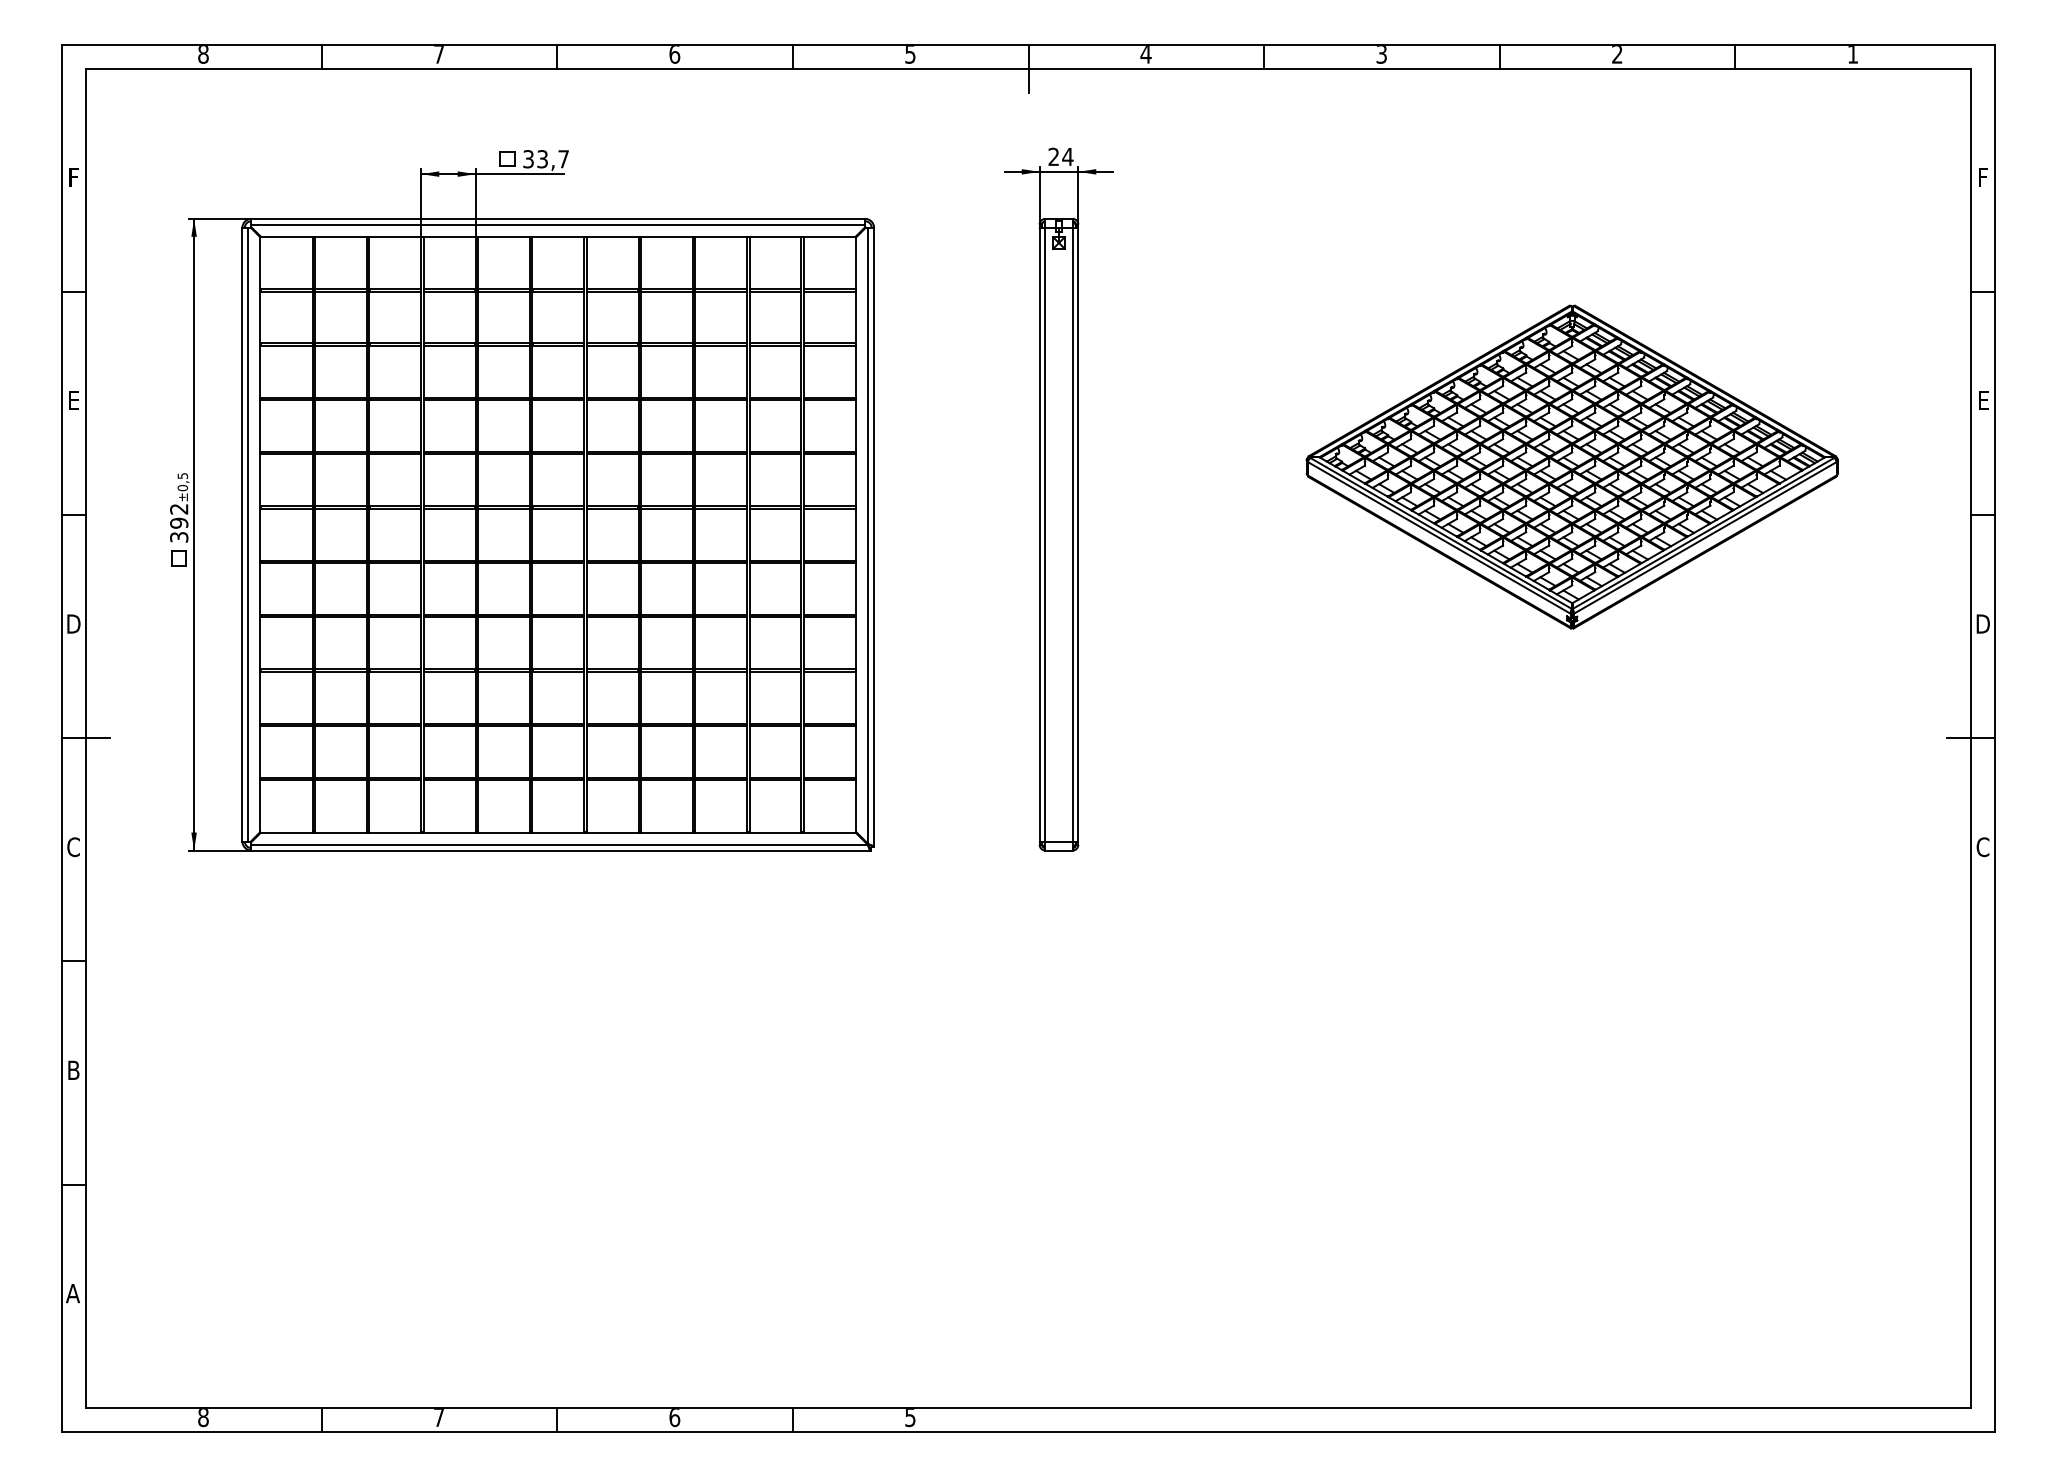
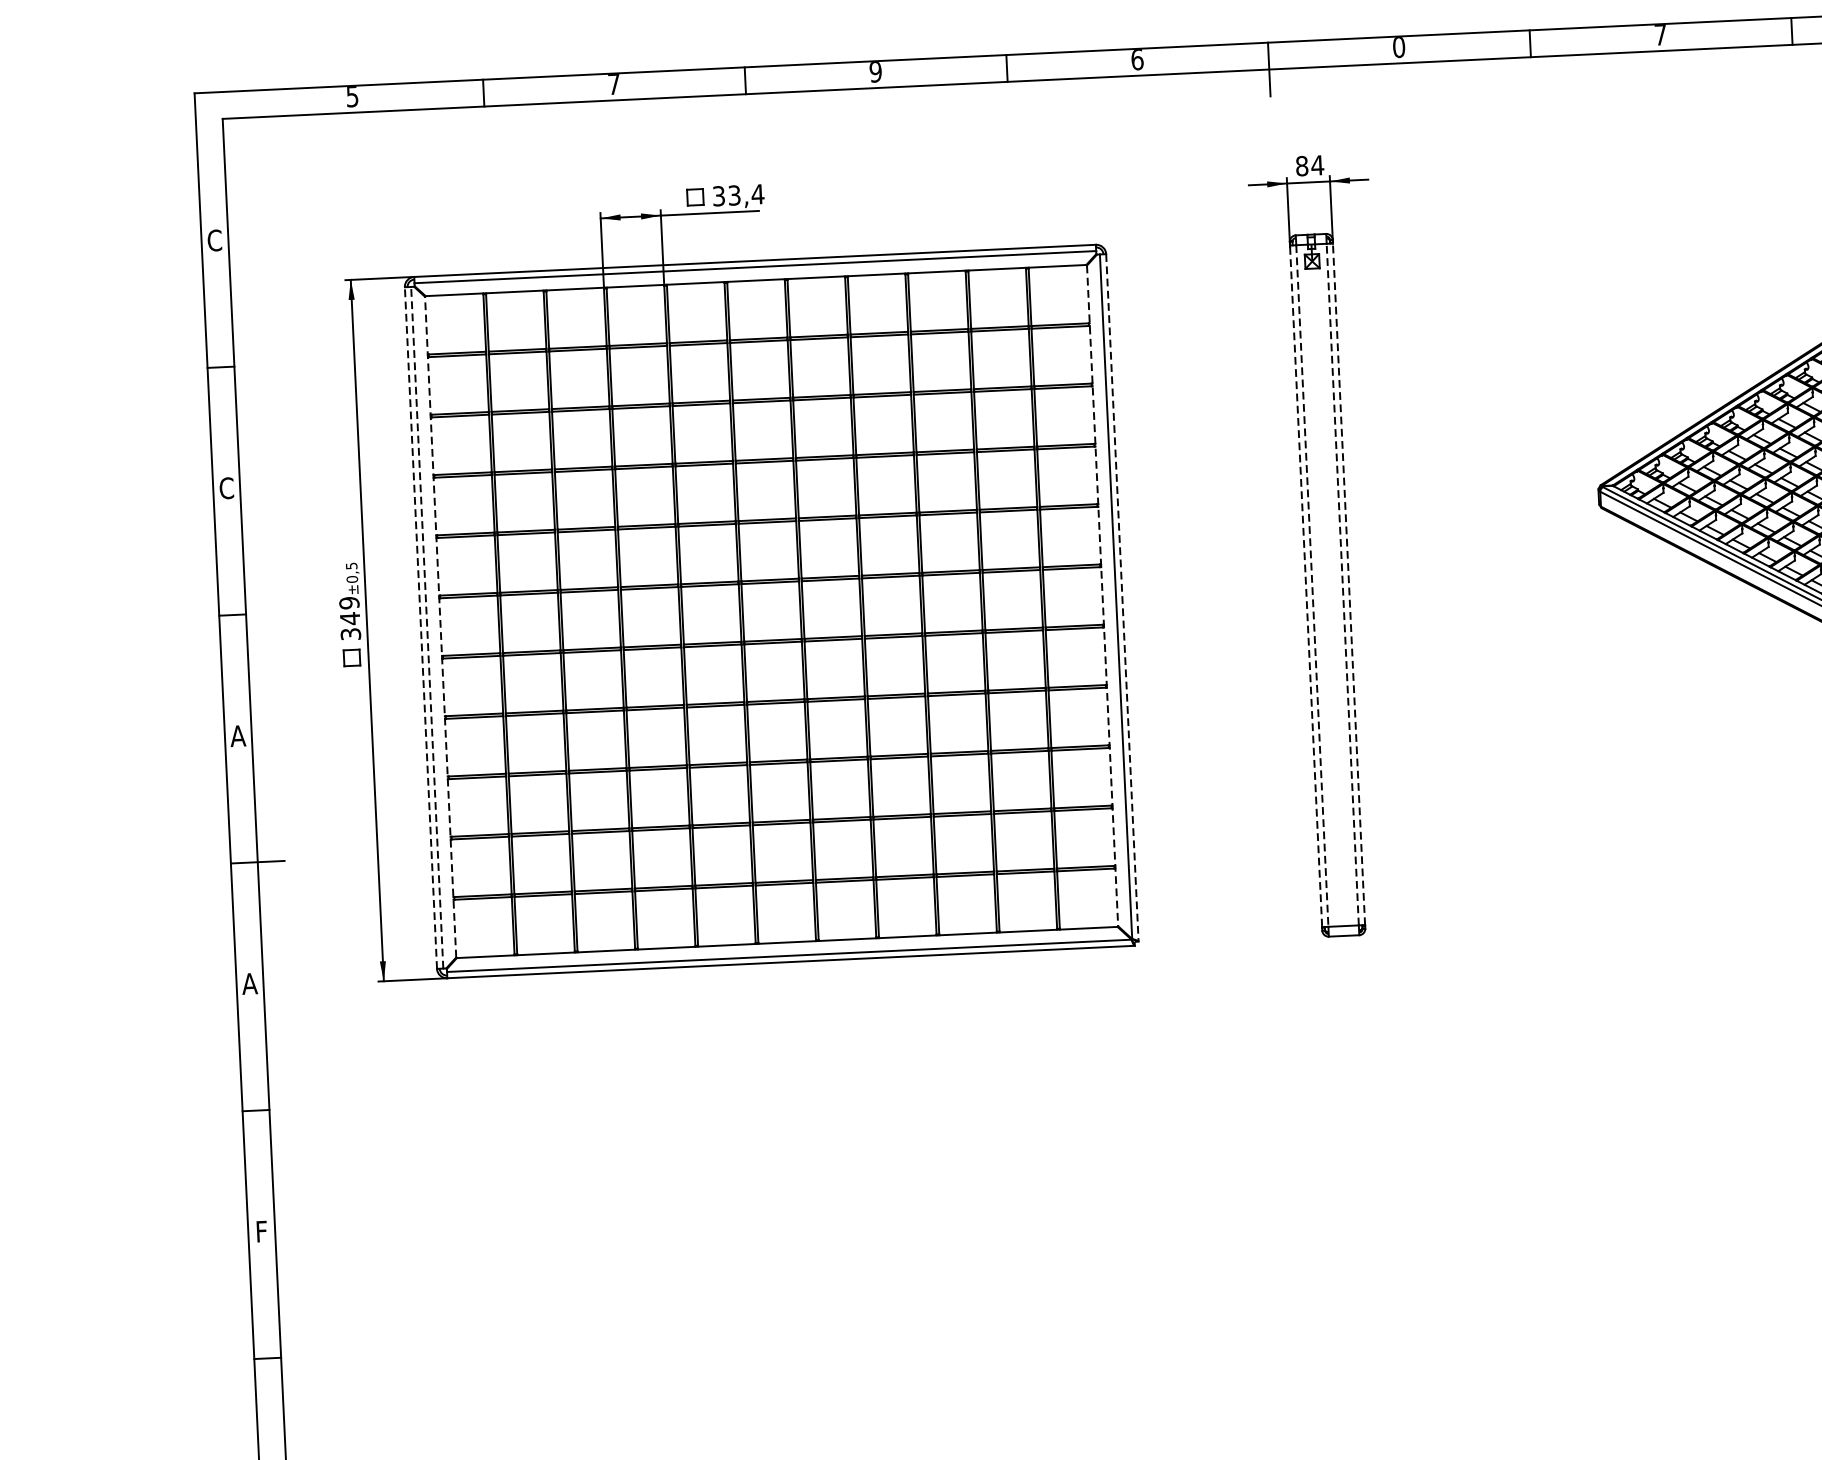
text: (203, 54) -> (352, 96), 8 -> 5
text: (674, 54) -> (875, 72), 6 -> 9
text: (910, 54) -> (1137, 59), 5 -> 6
text: (1145, 54) -> (1398, 47), 4 -> 0
text: (1381, 54) -> (1660, 35), 3 -> 7
text: (1053, 156) -> (1301, 165), 24 -> 84
text: (563, 159) -> (757, 194), 33,7 -> 33,4
text: (73, 177) -> (214, 240), F -> C
text: (73, 400) -> (226, 487), E -> C
text: (179, 516) -> (350, 611), 392 -> 349
line: (242, 534) -> (420, 627), solid -> dashed
line: (248, 534) -> (427, 627), solid -> dashed
line: (260, 534) -> (440, 626), solid -> dashed
line: (856, 534) -> (1102, 595), solid -> dashed
line: (1045, 534) -> (1312, 585), solid -> dashed
line: (1072, 534) -> (1342, 584), solid -> dashed
line: (1078, 534) -> (1349, 584), solid -> dashed
line: (1039, 535) -> (1305, 587), solid -> dashed
line: (874, 537) -> (1122, 598), solid -> dashed
text: (73, 623) -> (238, 735), D -> A
text: (73, 847) -> (249, 984), C -> A
text: (73, 1069) -> (261, 1230), B -> F

